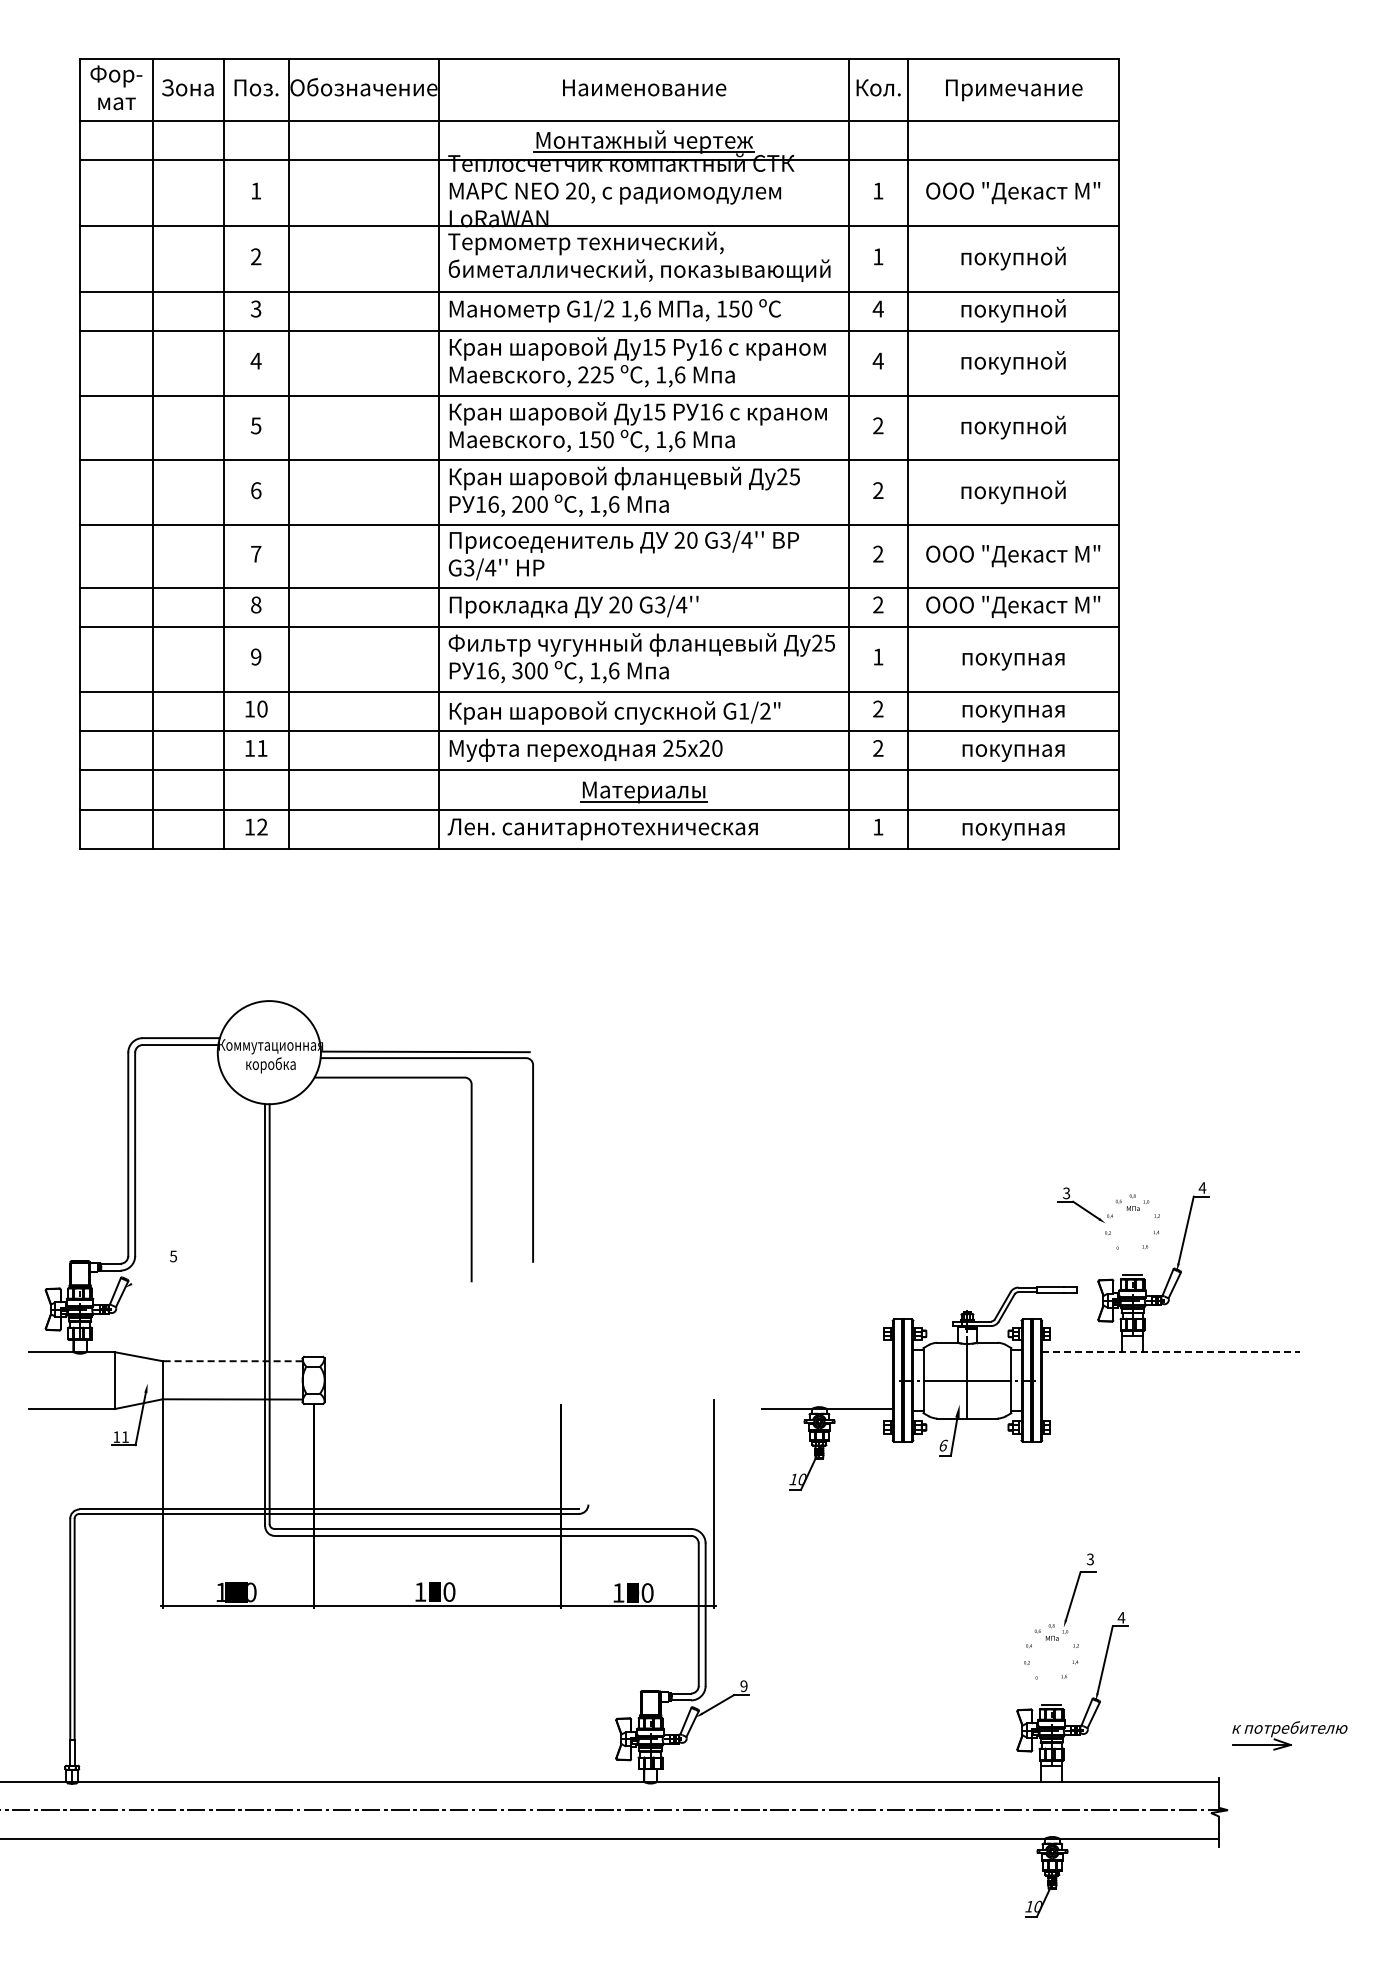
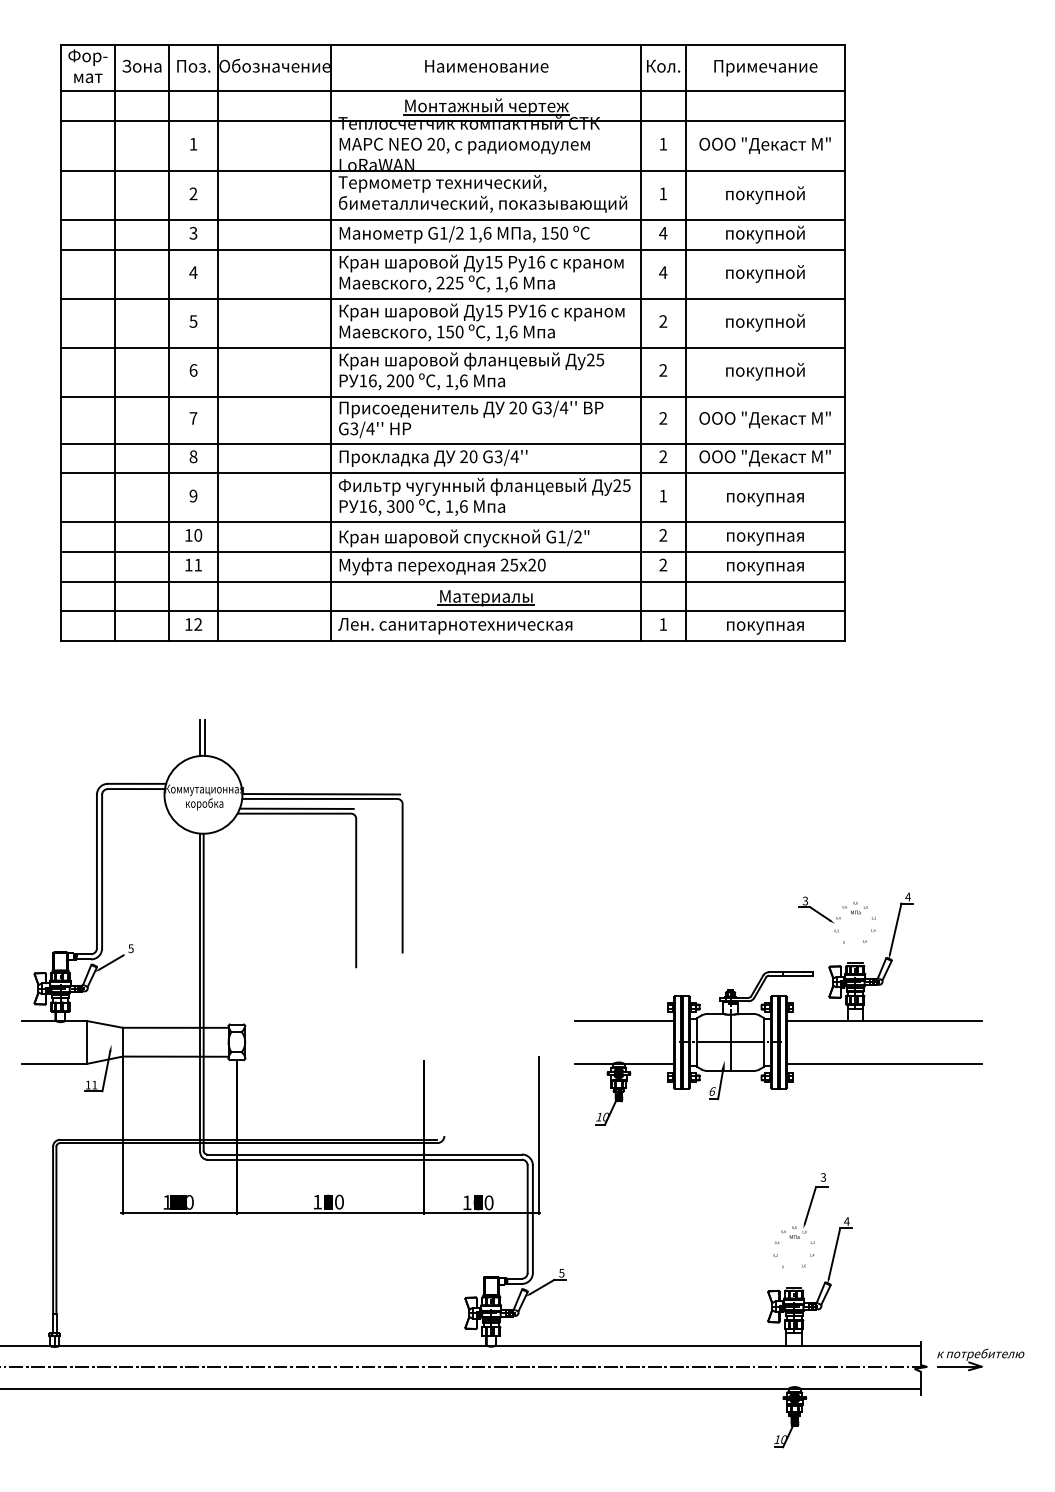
line: (264, 977) -> (199, 738), added
line: (271, 977) -> (205, 738), added
line: (392, 1070) -> (296, 808), added
line: (147, 1274) -> (111, 962), added
line: (826, 1352) -> (624, 1021), added
line: (1171, 1352) -> (884, 1021), dashed -> solid
line: (232, 1361) -> (175, 1028), dashed -> solid
line: (1171, 1409) -> (884, 1064), added
text: (743, 1685) -> (561, 1272), 9 -> 5
part: (1289, 1735) -> (980, 1359), moved

